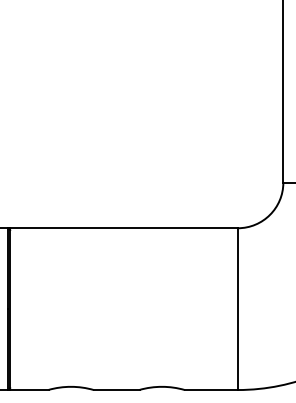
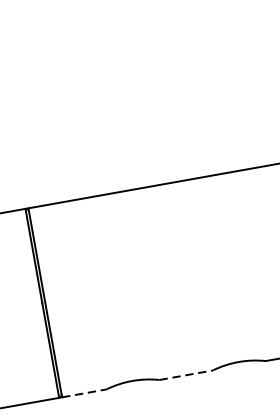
line: (29, 390) -> (84, 393), solid -> dashed
line: (116, 390) -> (186, 375), solid -> dashed

